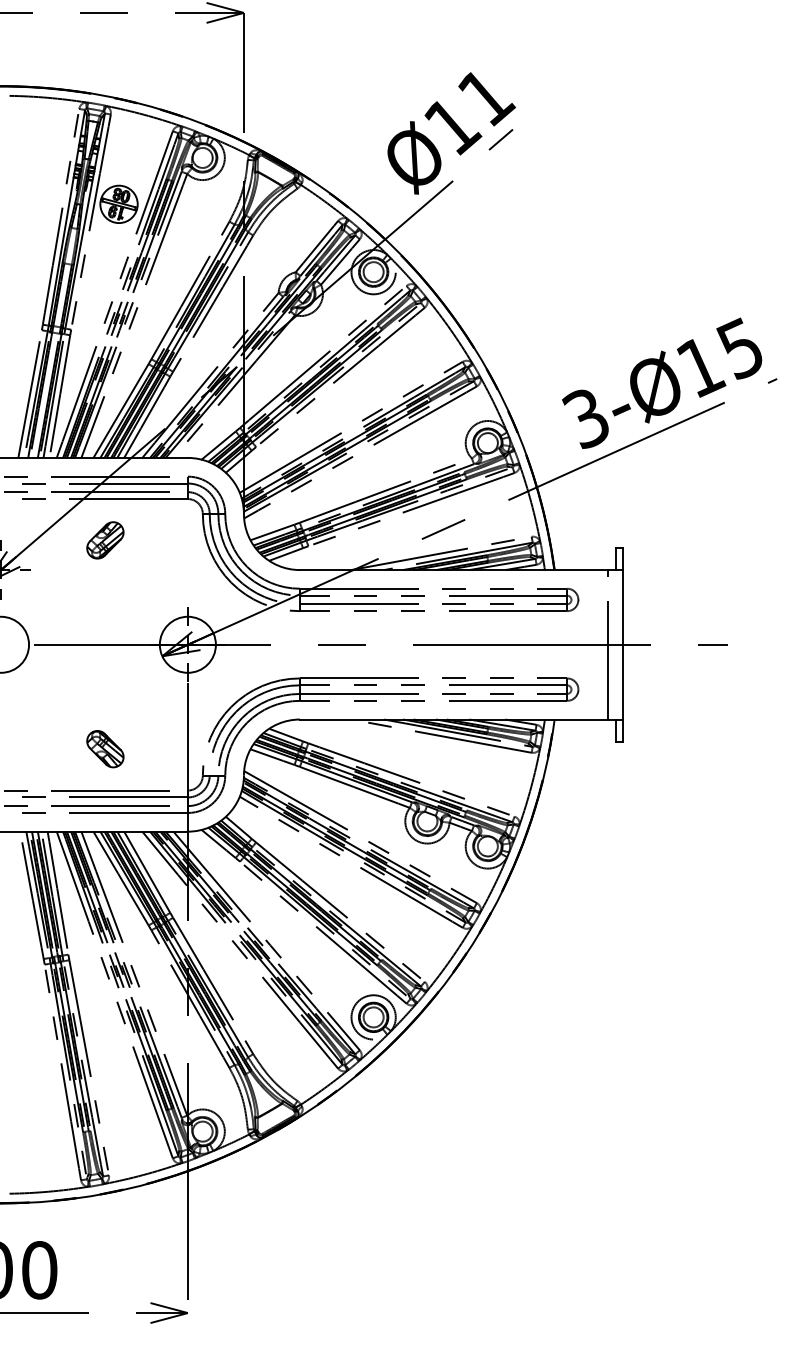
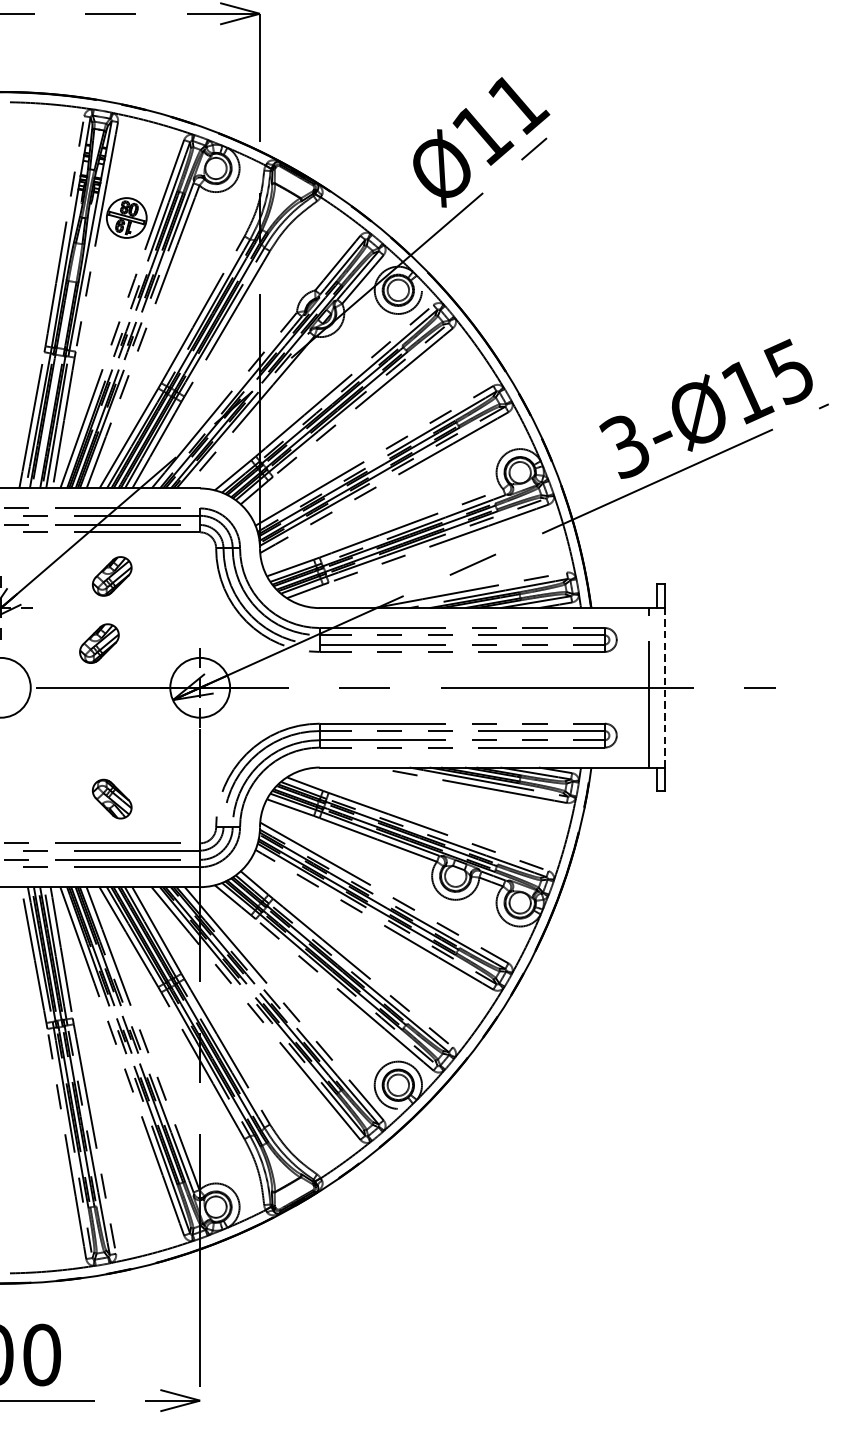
part: (93, 603) -> (99, 643), added
line: (623, 644) -> (664, 687), solid -> dashed

